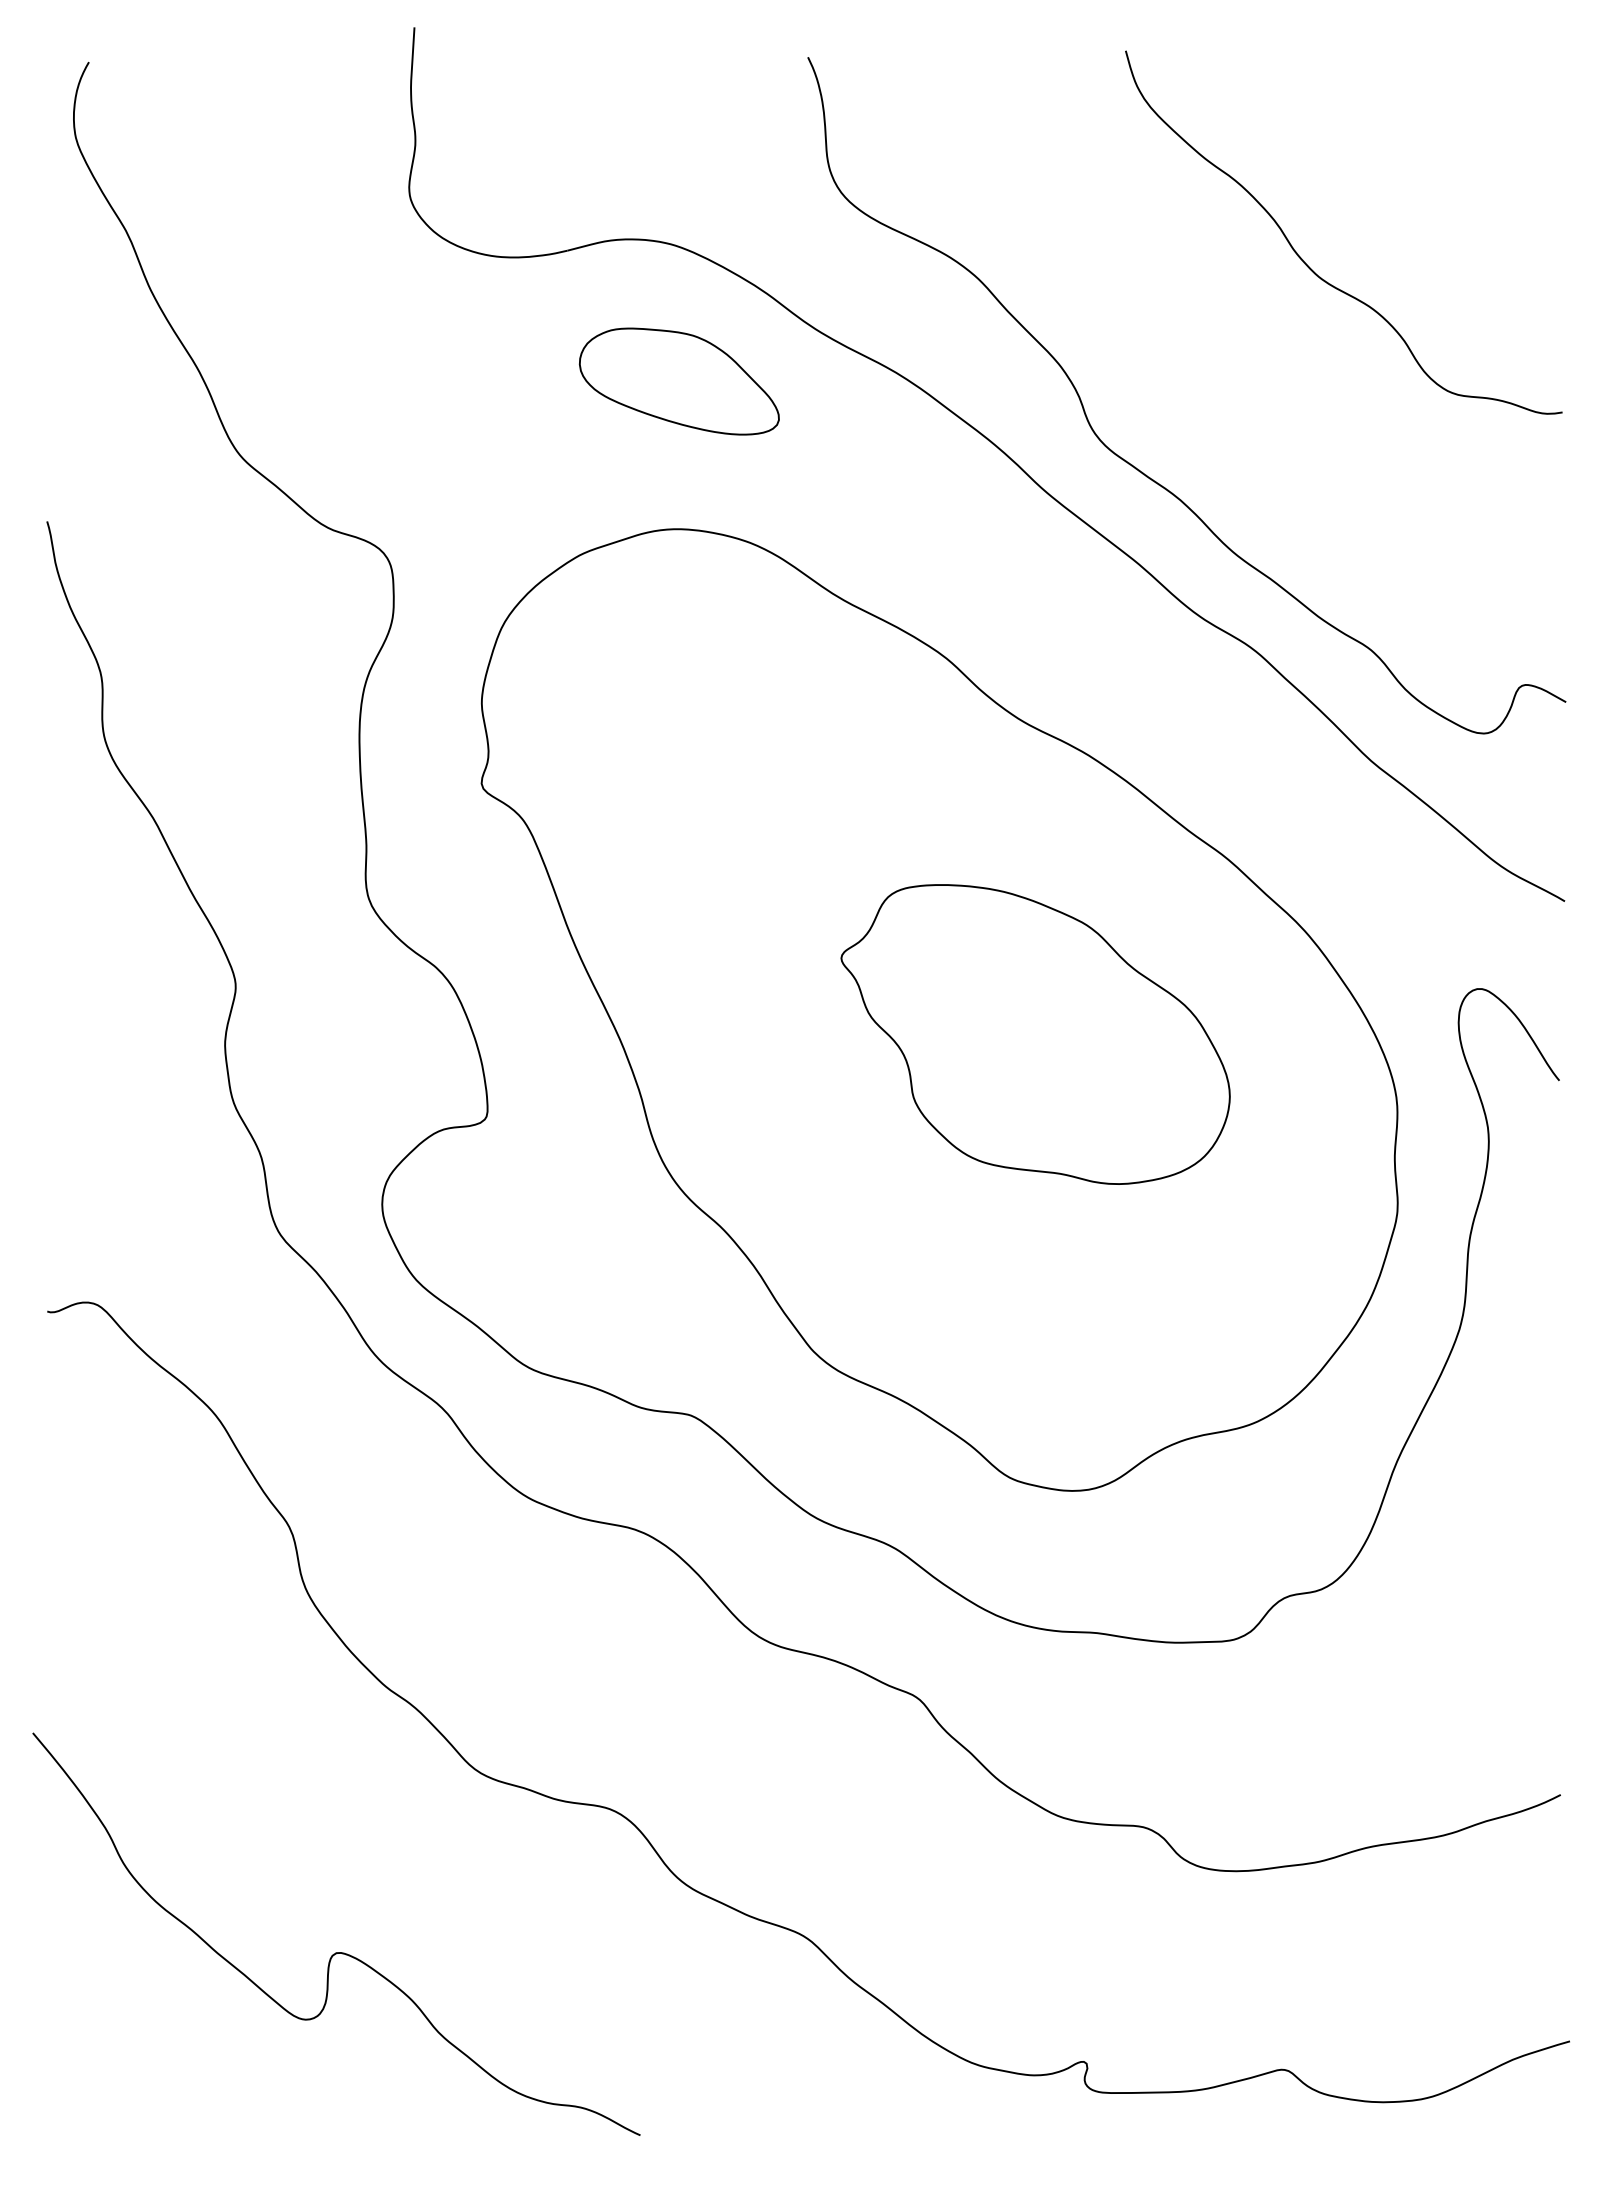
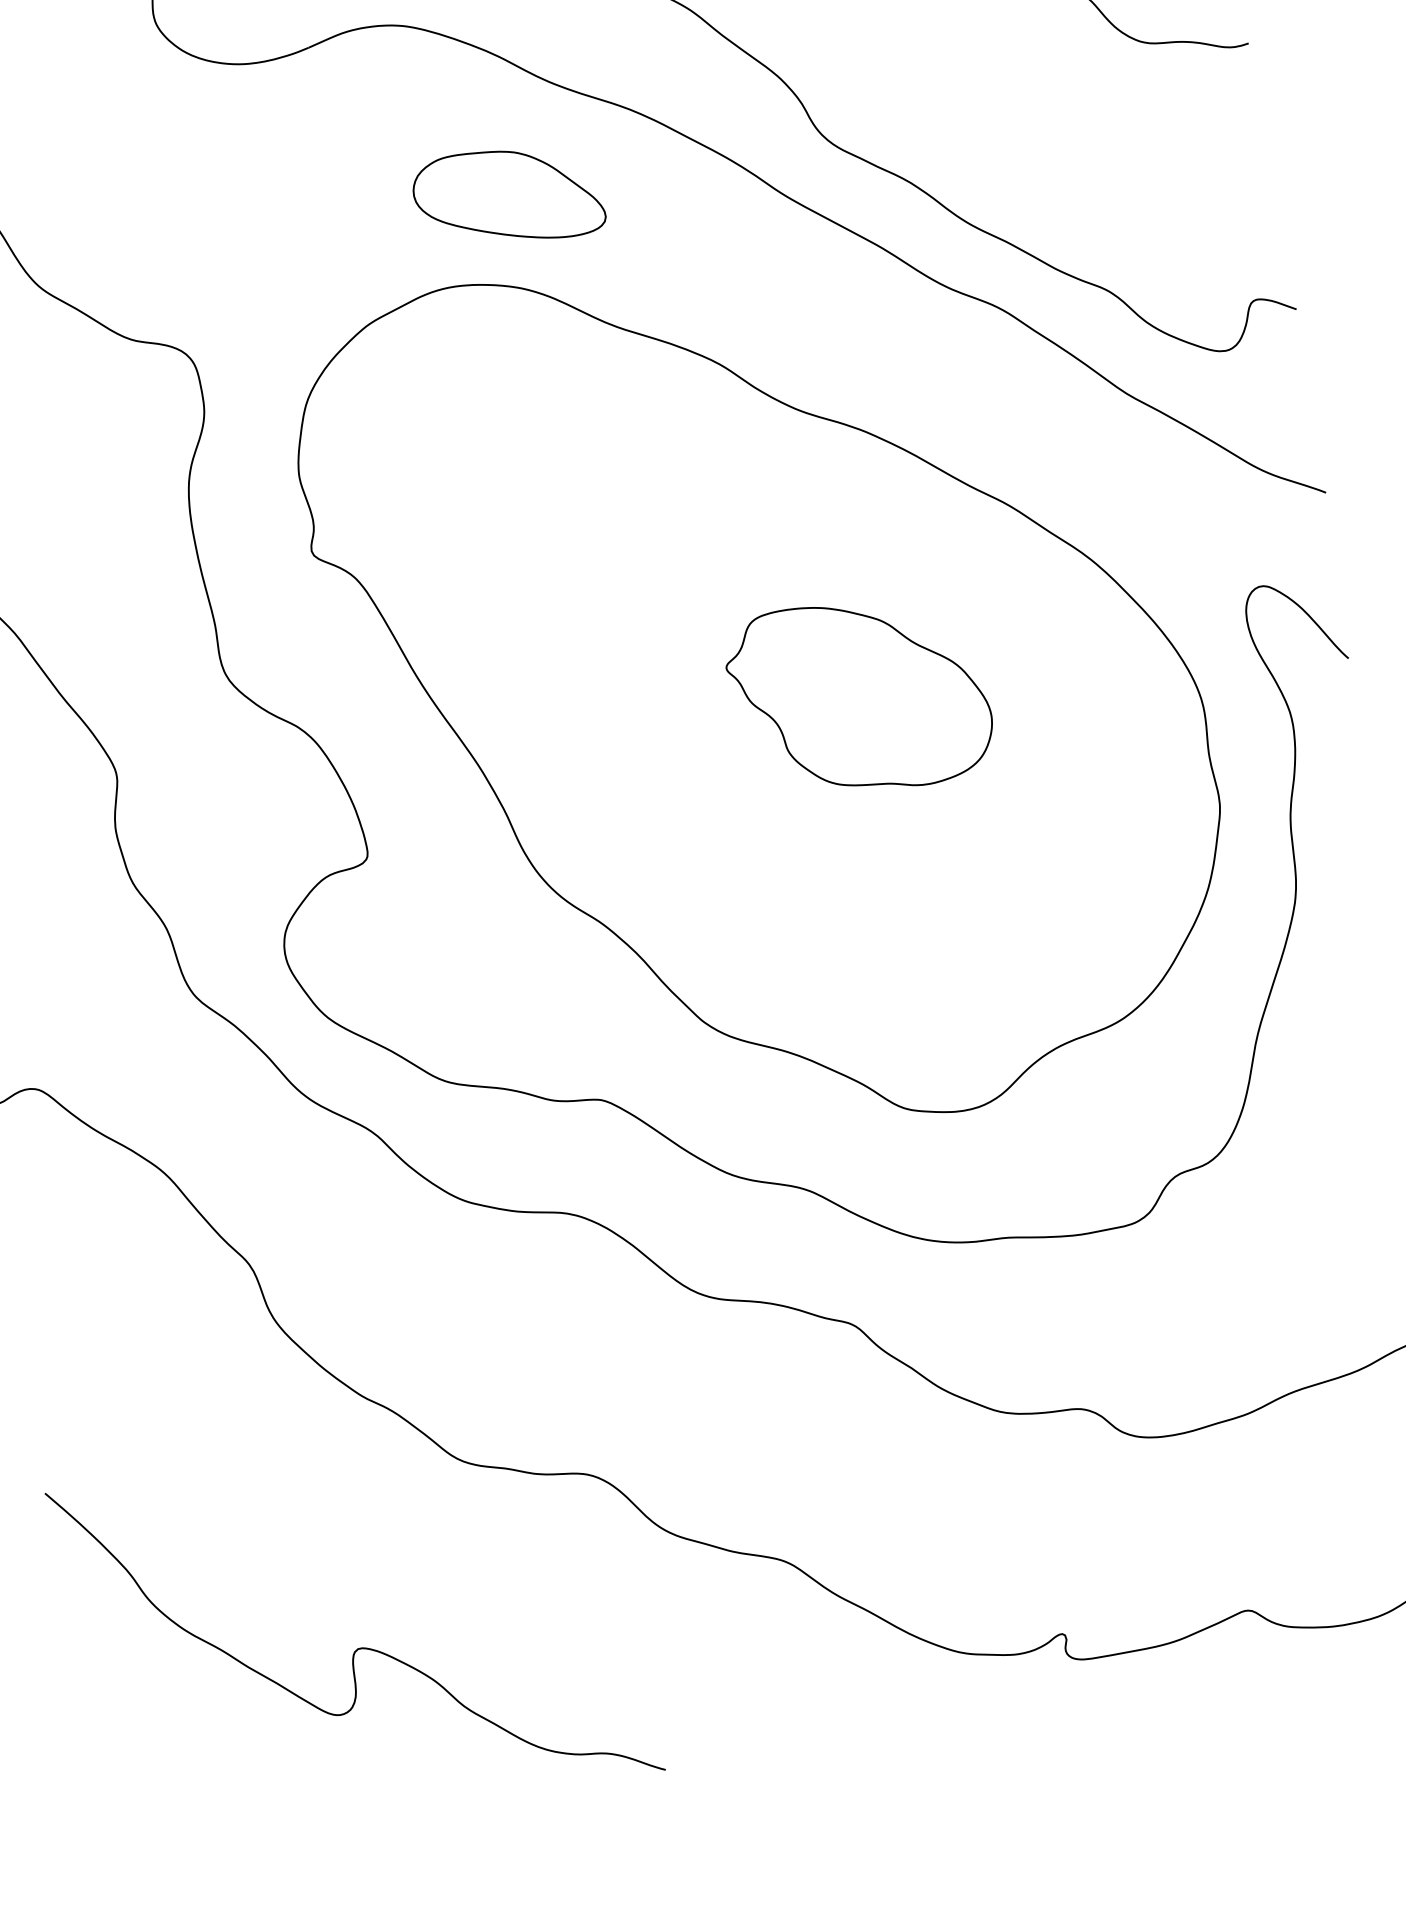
part: (678, 381) -> (507, 196), moved
part: (1035, 1034) -> (859, 696), size x0.7

